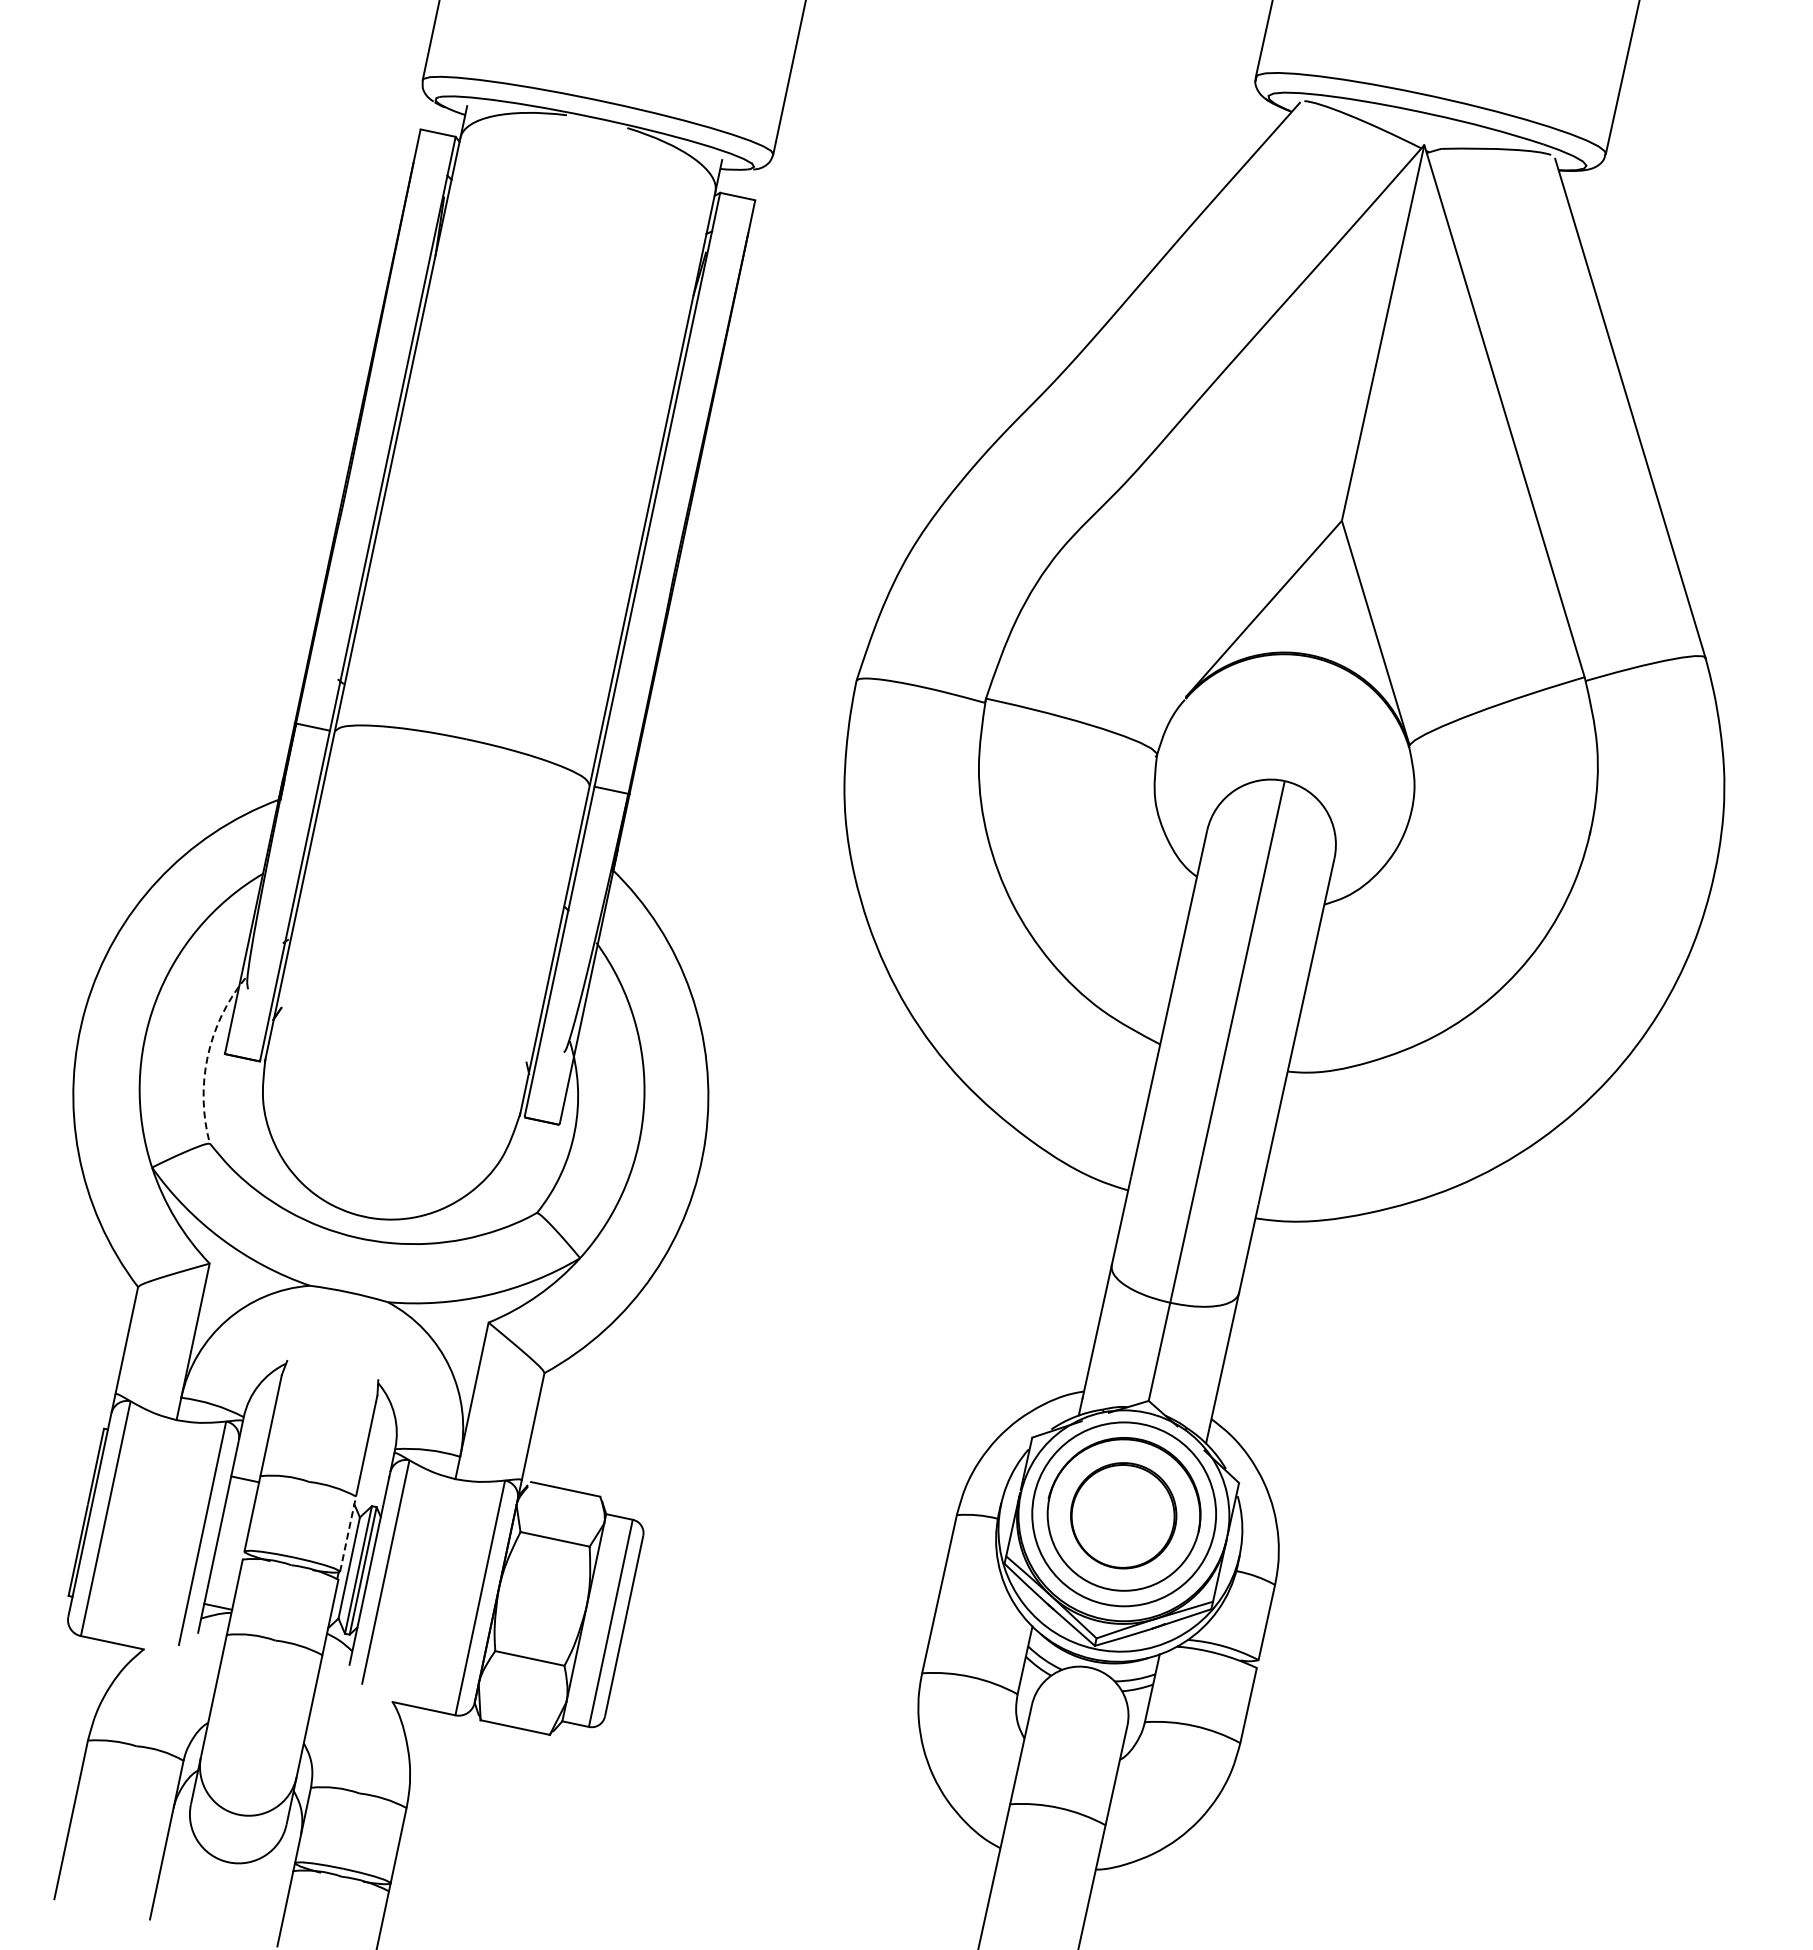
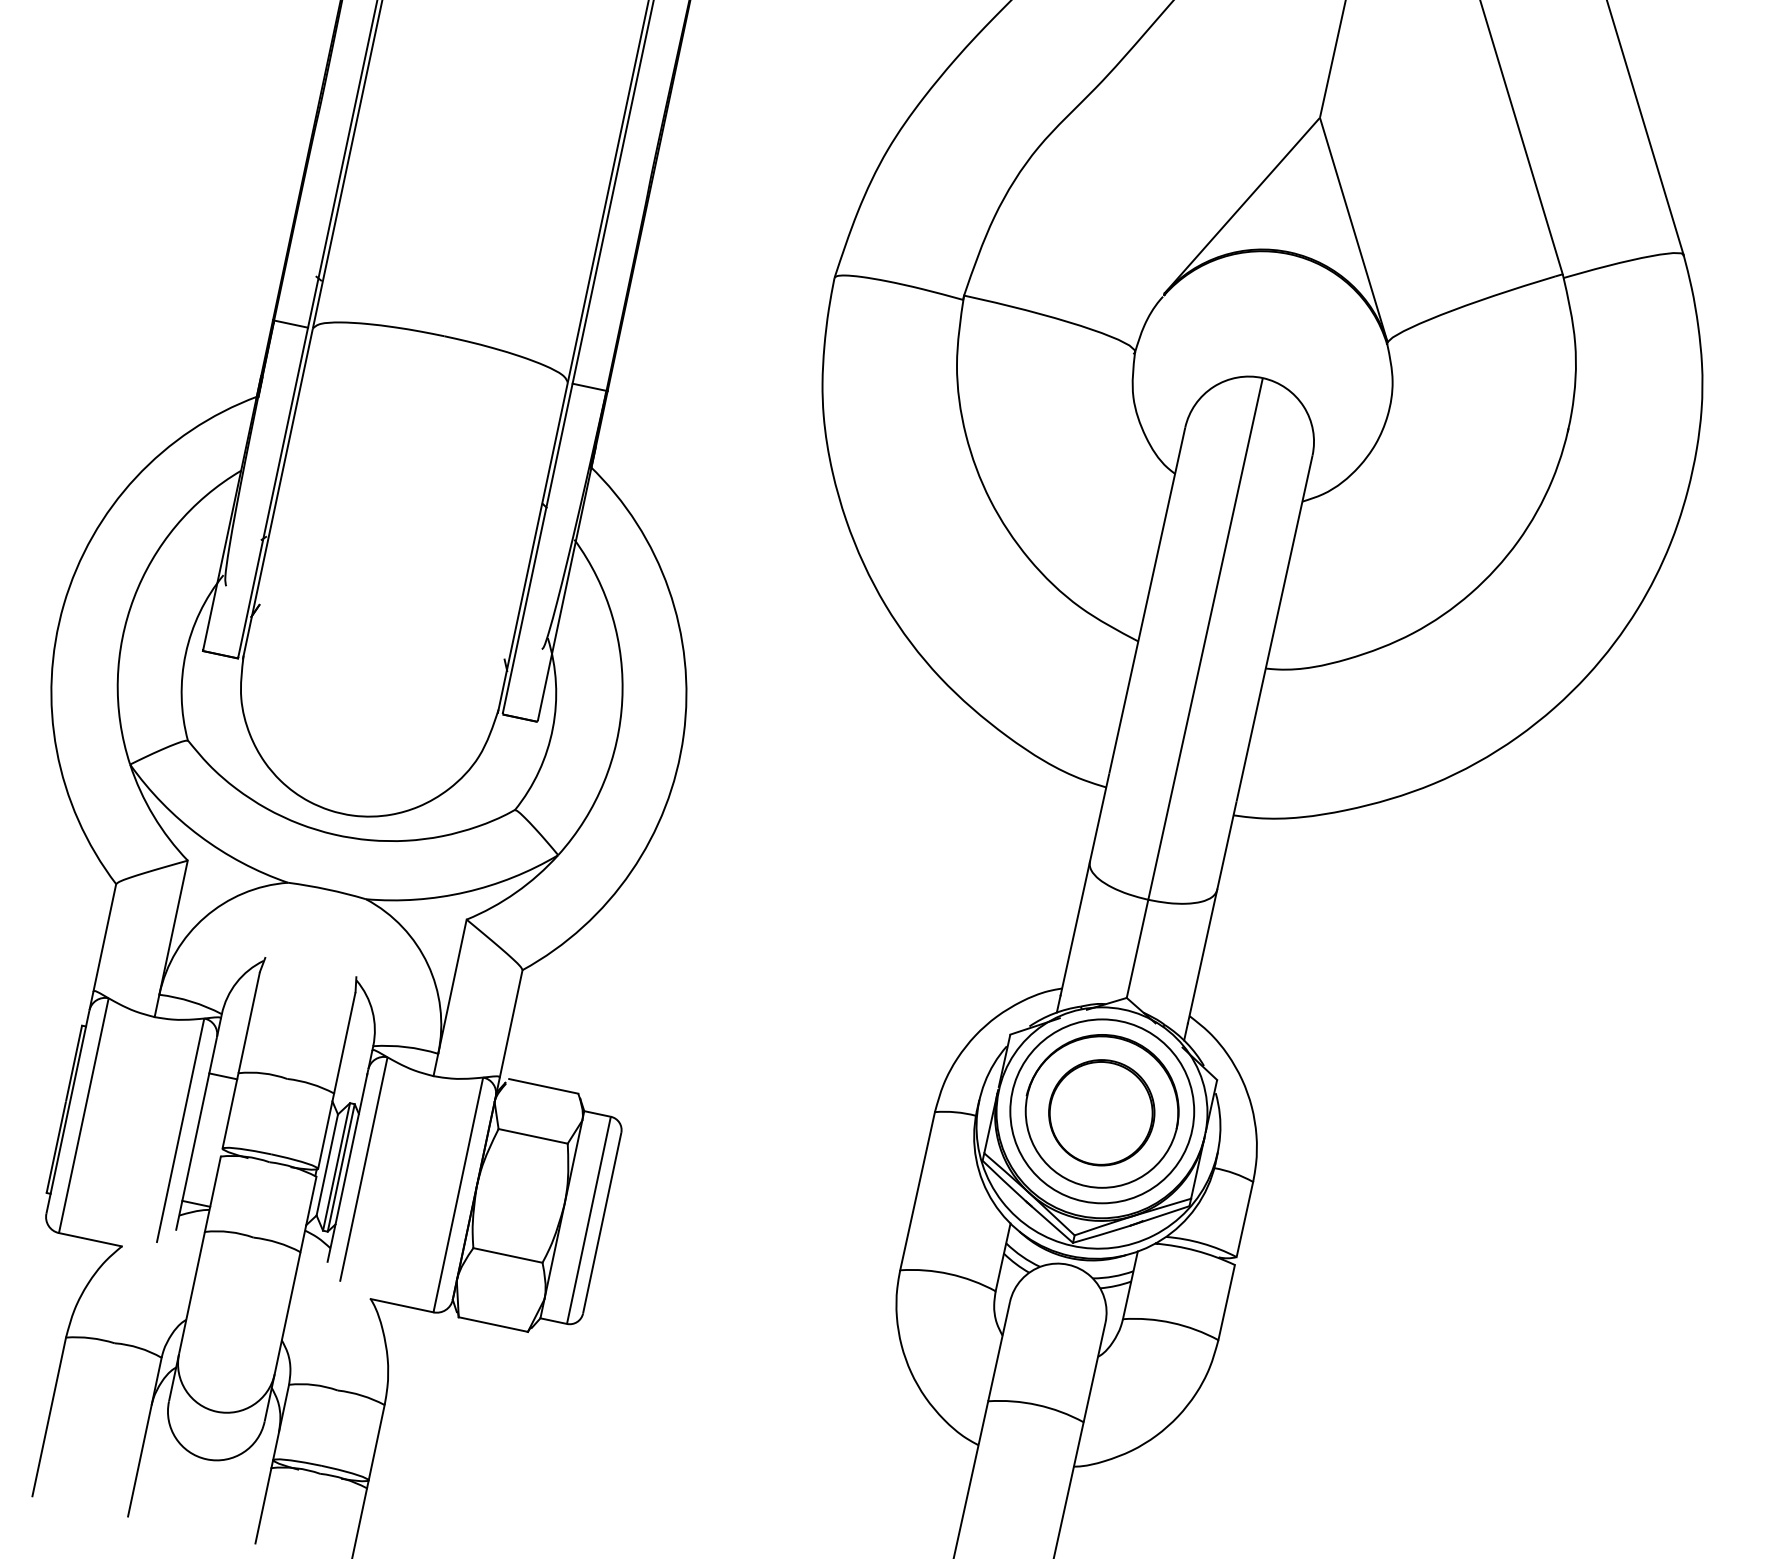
arc: (207, 1056) -> (185, 653), dashed -> solid
line: (348, 1534) -> (326, 1131), dashed -> solid

